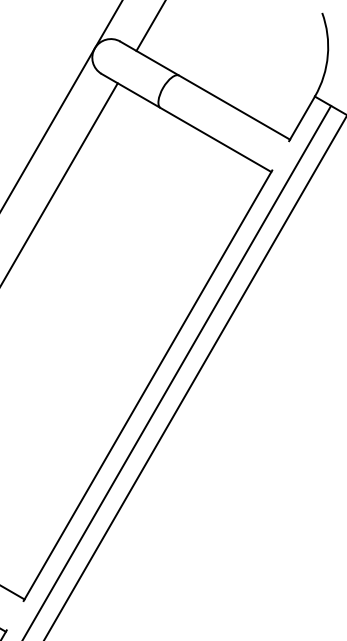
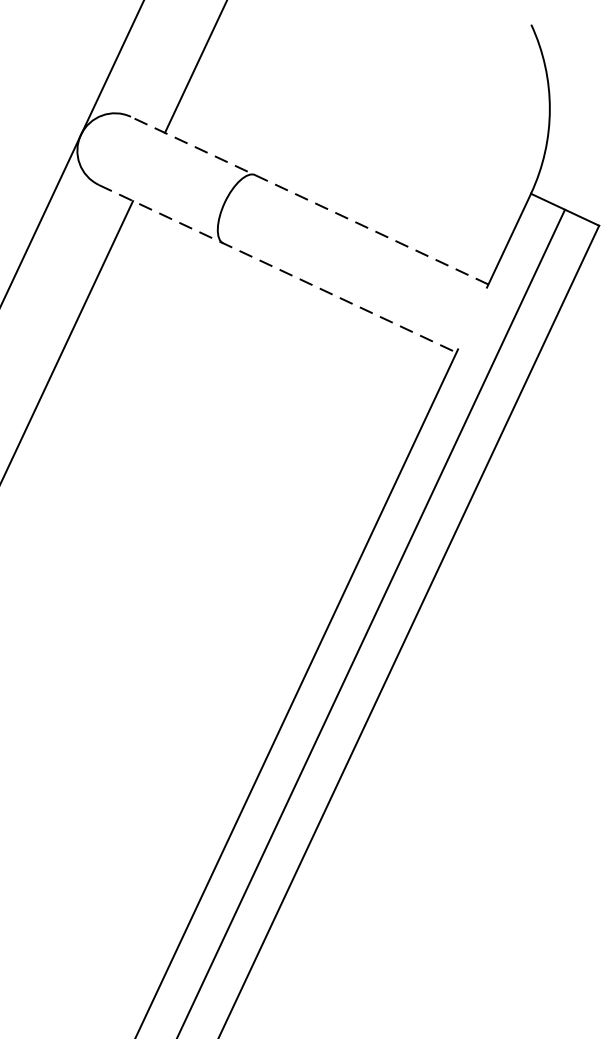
line: (205, 90) -> (310, 200), solid -> dashed
line: (186, 122) -> (277, 267), solid -> dashed

